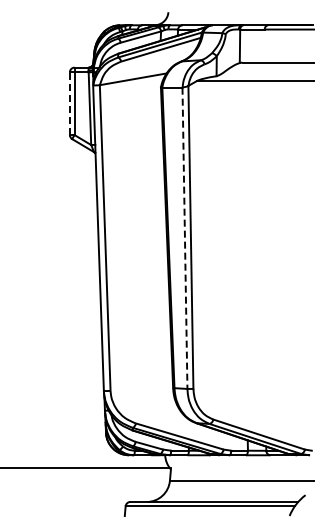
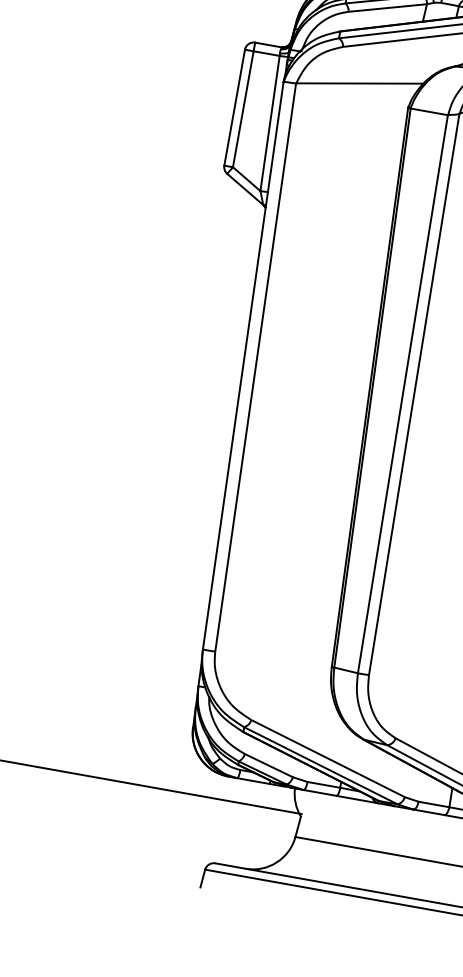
line: (69, 103) -> (233, 107), dashed -> solid
line: (184, 238) -> (401, 394), dashed -> solid

